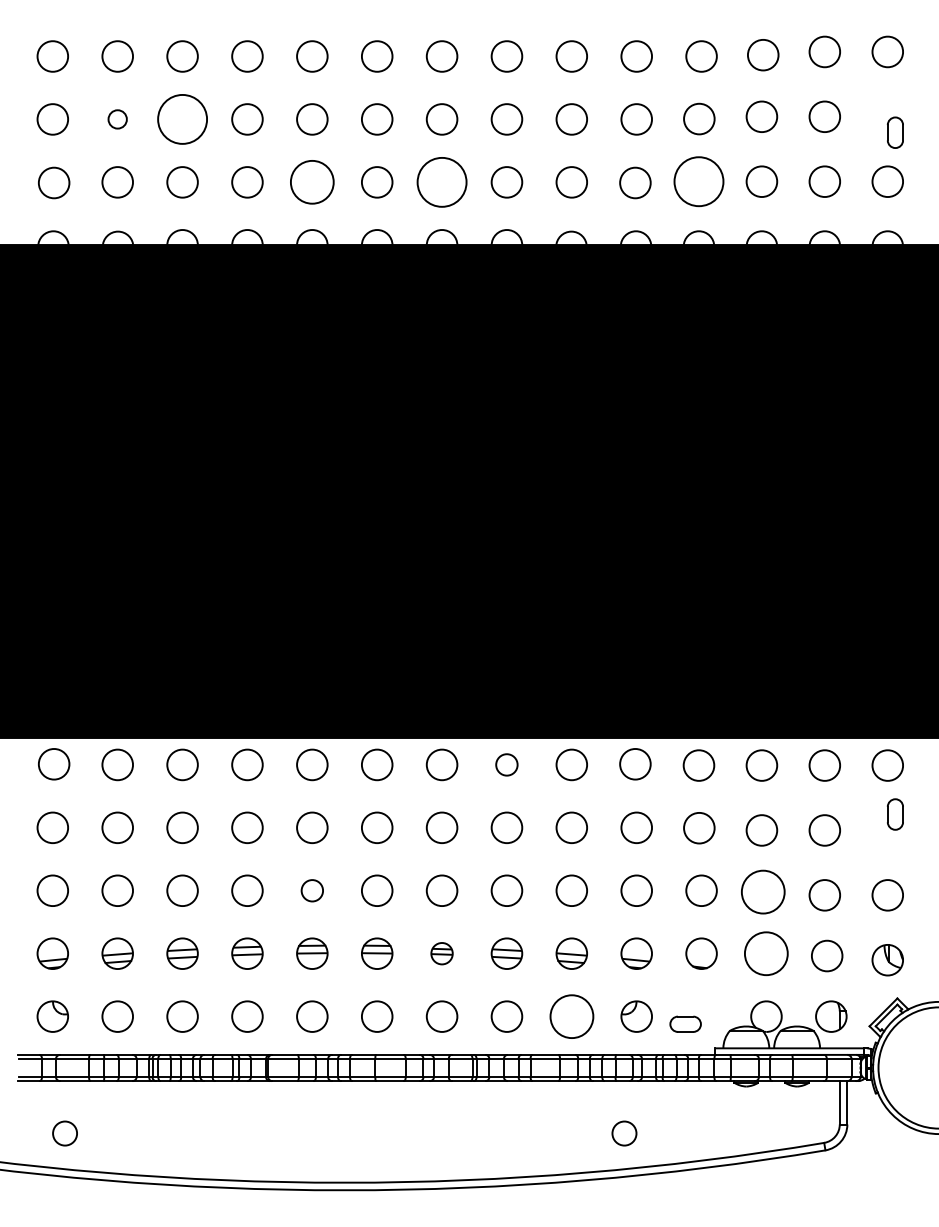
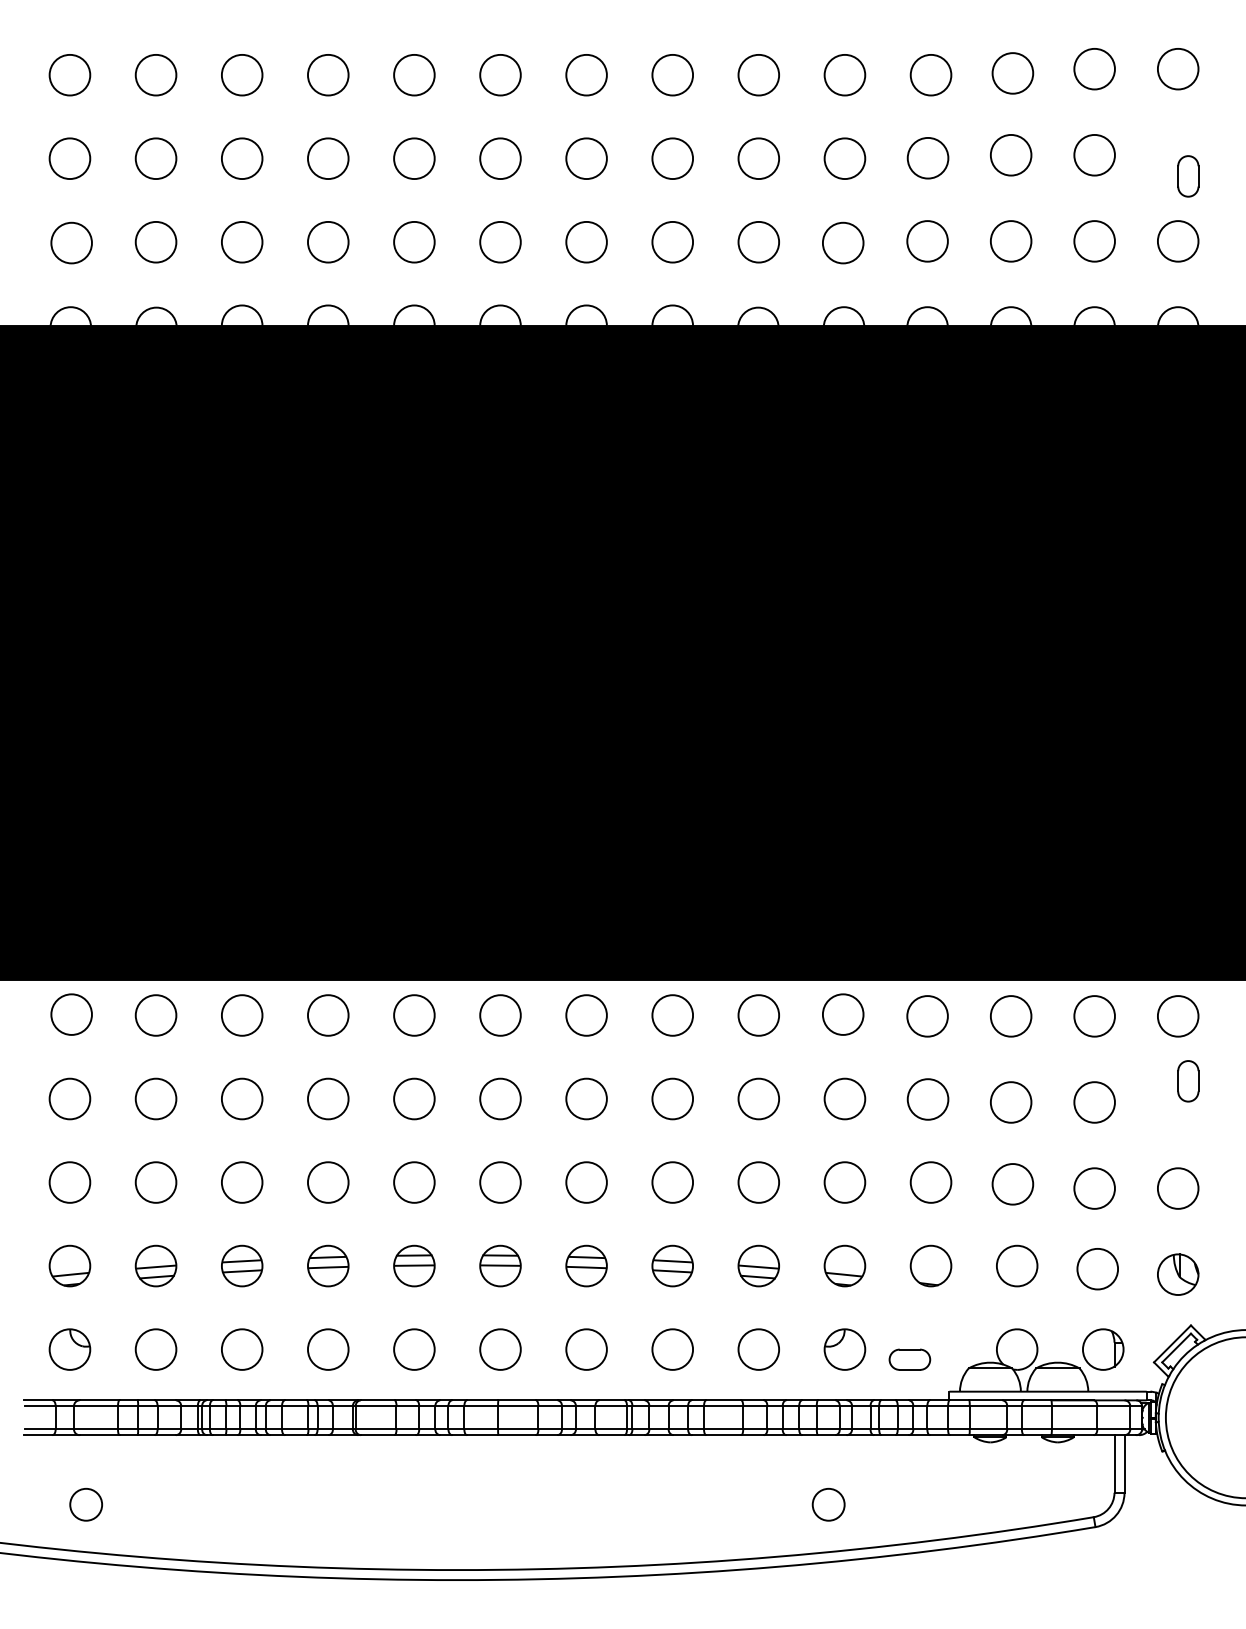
circle: (117, 119) -> (155, 158), size x1.67
circle: (182, 119) -> (241, 158), size x0.62
circle: (442, 181) -> (586, 241), size x0.62
circle: (698, 181) -> (927, 241), size x0.62
circle: (312, 182) -> (414, 242), size x0.71
circle: (506, 764) -> (672, 1015), size x1.43
circle: (312, 890) -> (414, 1182), size x1.43
circle: (762, 892) -> (1012, 1184), size x0.71
part: (442, 953) -> (586, 1265), size x1.43
circle: (766, 953) -> (1017, 1265), size x0.71
circle: (571, 1016) -> (758, 1349), size x0.71

